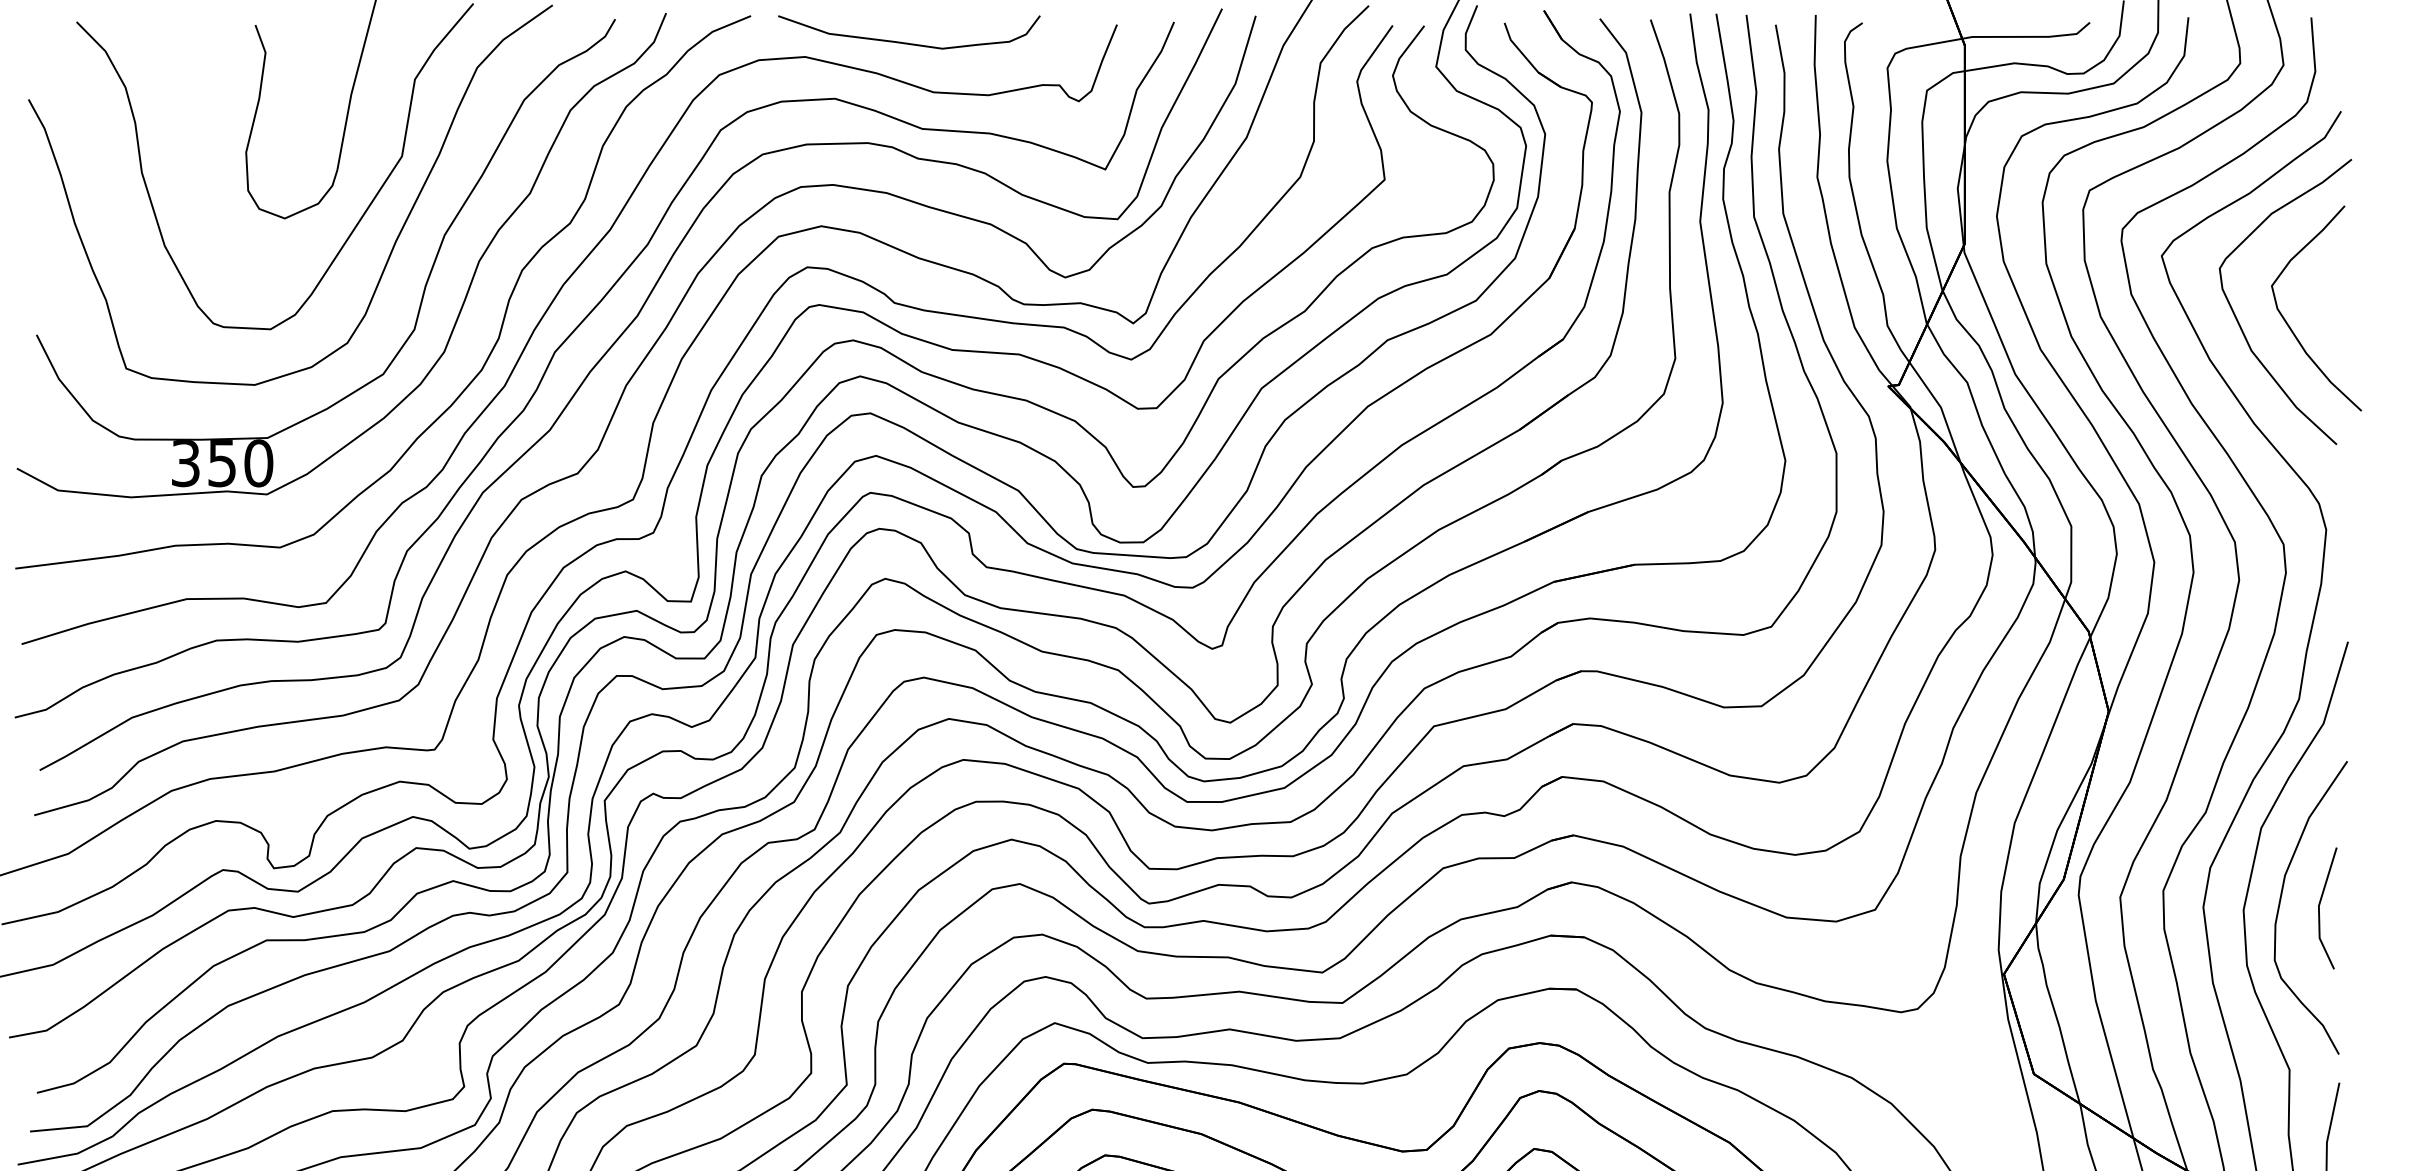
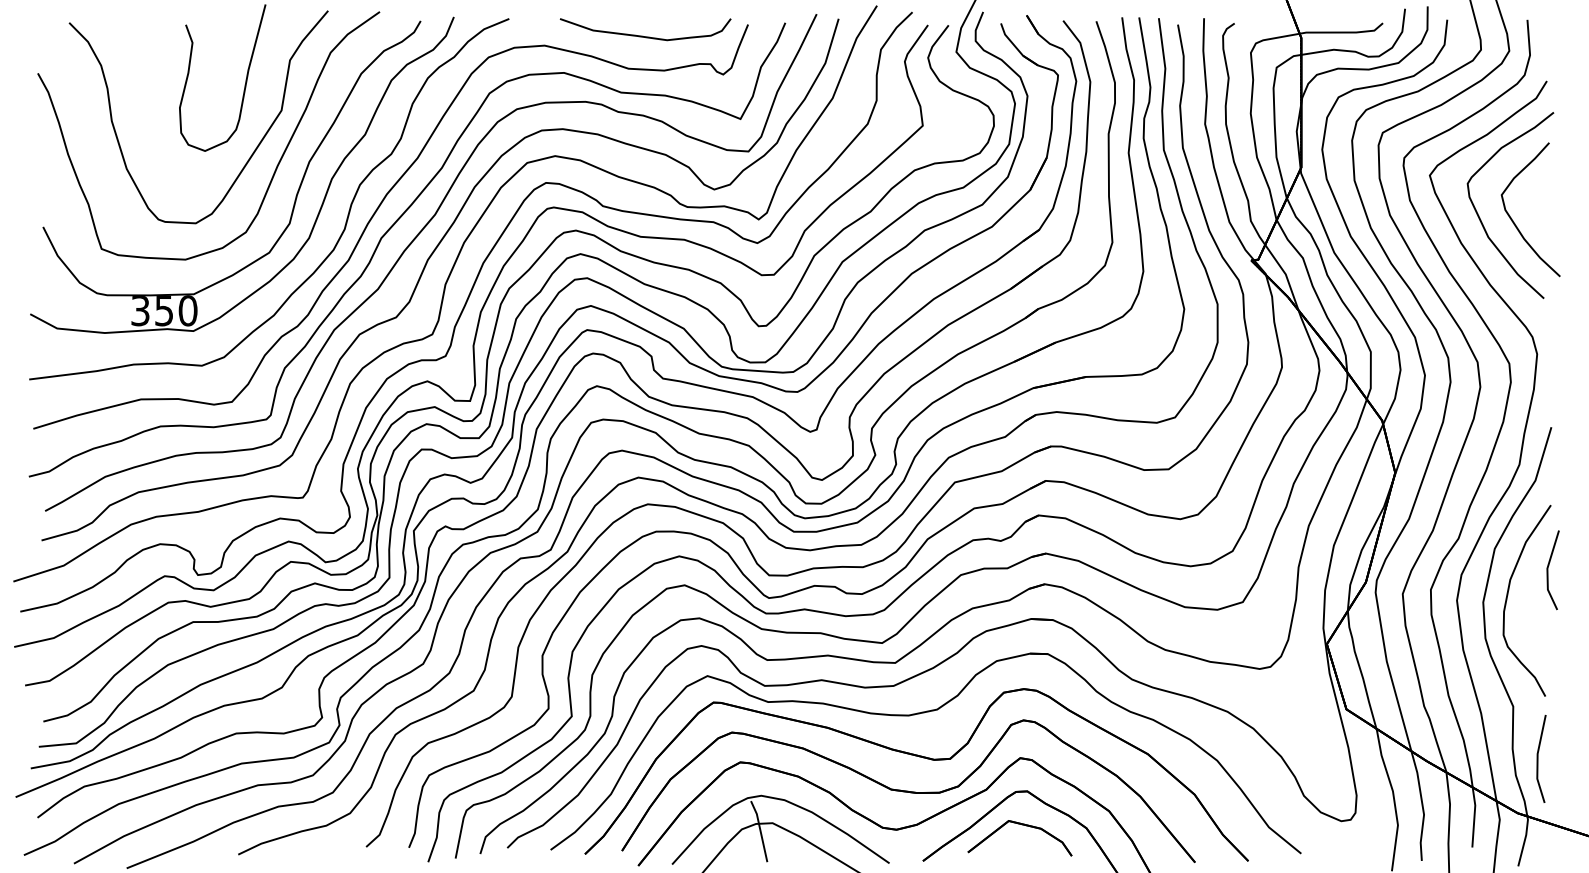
curve: (904, 41) -> (642, 35), moved
part: (2326, 908) -> (1552, 570), moved

